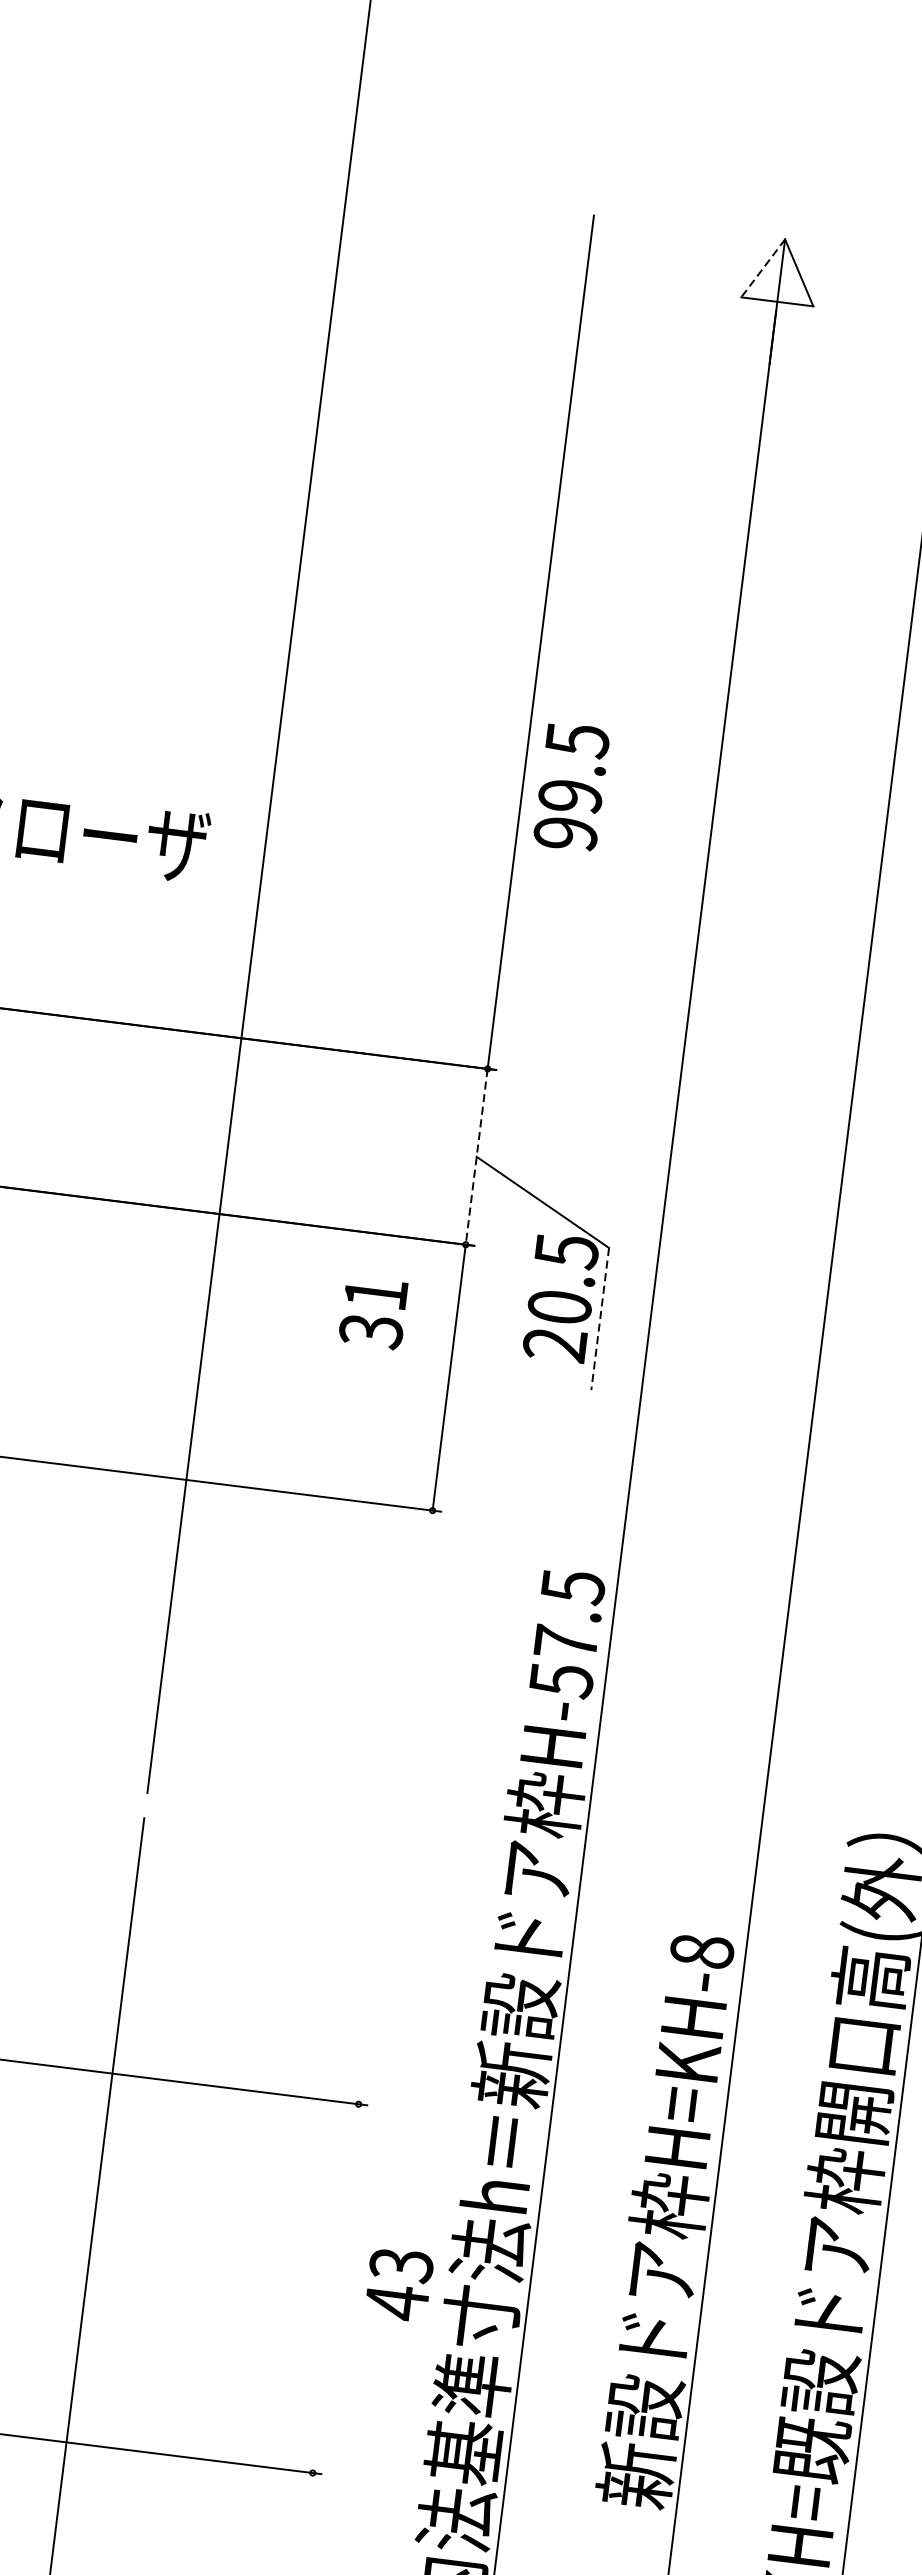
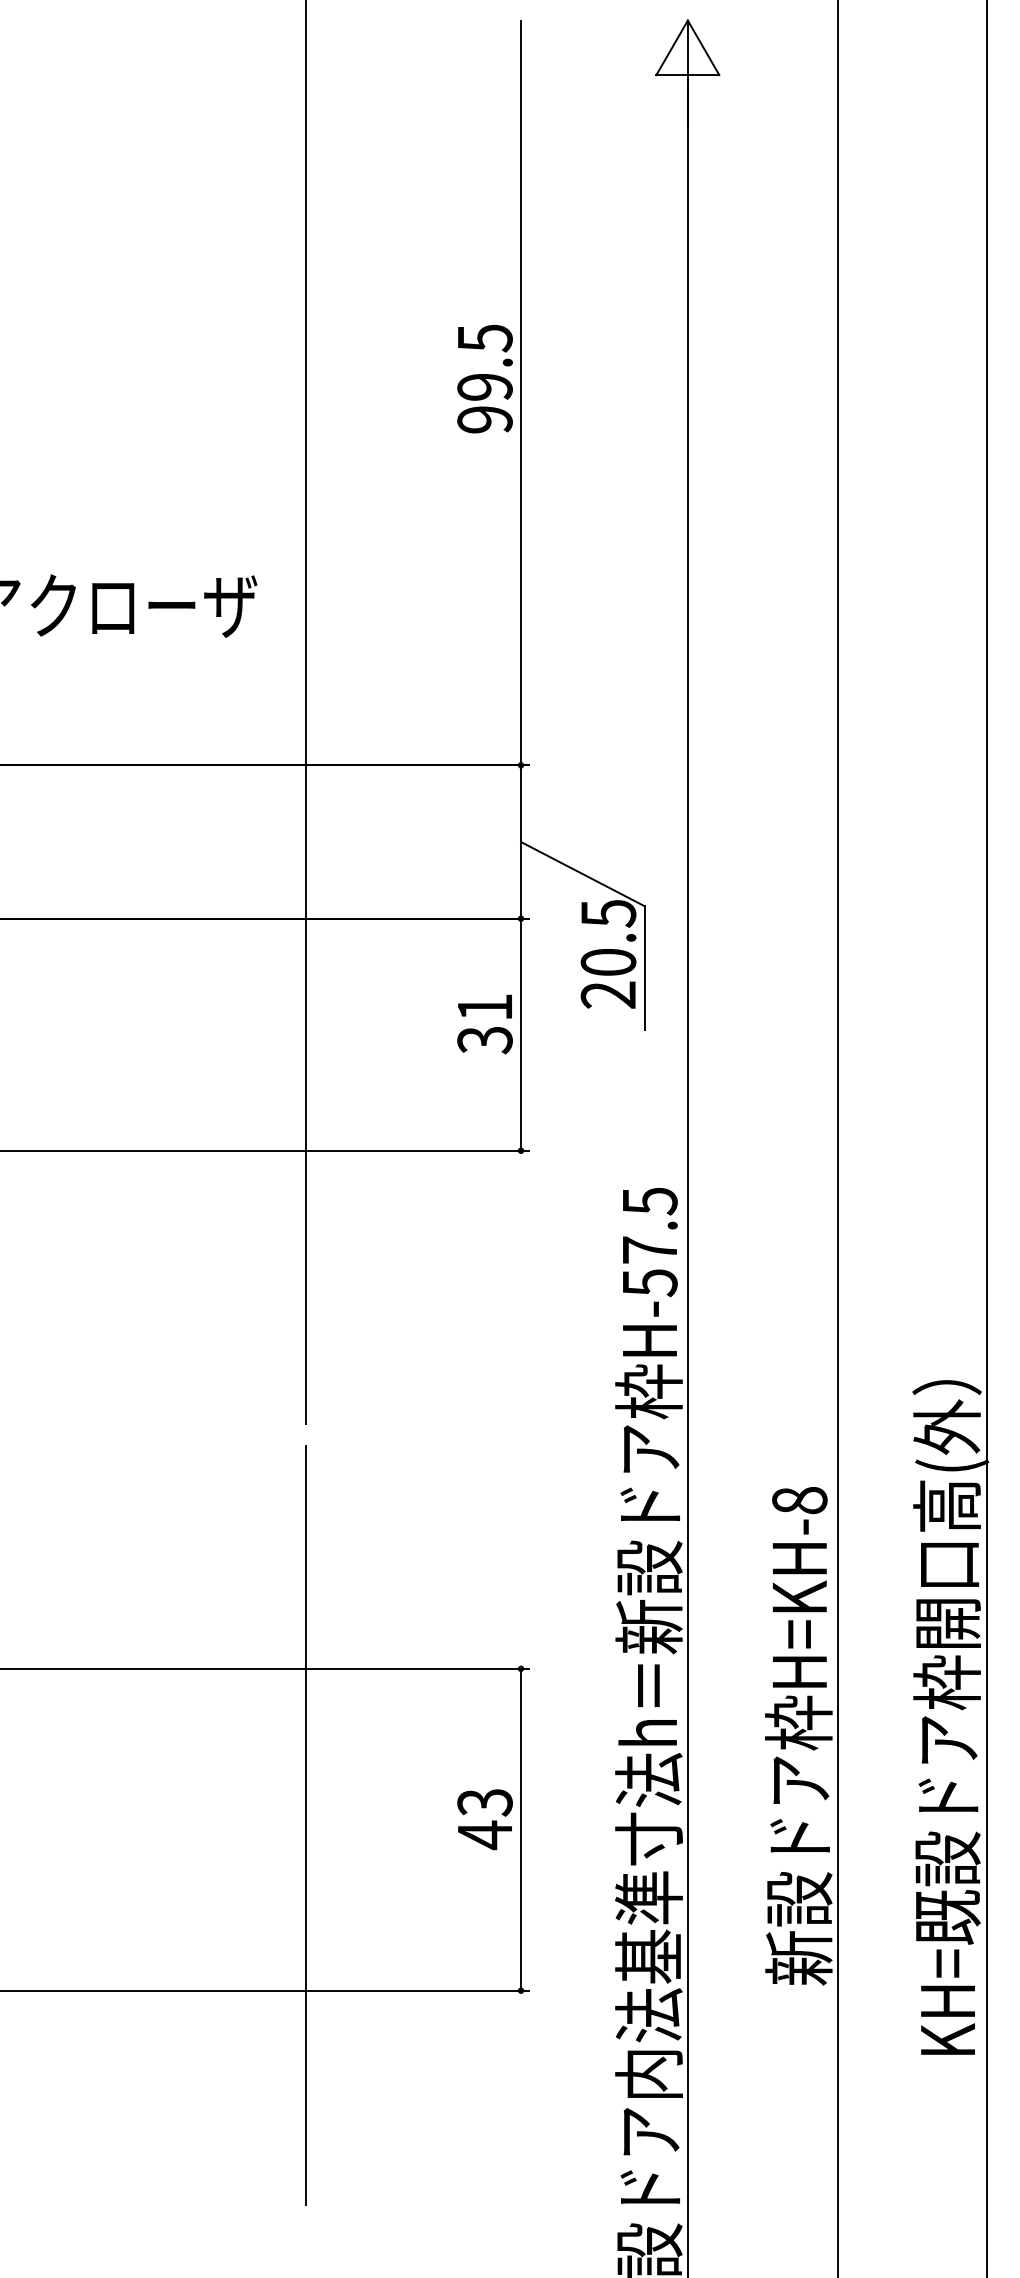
line: (762, 269) -> (671, 48), dashed -> solid
text: (570, 787) -> (484, 379), moved
line: (477, 1157) -> (521, 842), dashed -> solid
text: (372, 1313) -> (484, 1024), moved
line: (600, 1319) -> (644, 968), dashed -> solid
text: (398, 2284) -> (484, 1819), moved
line: (336, 2288) -> (521, 1829), added

